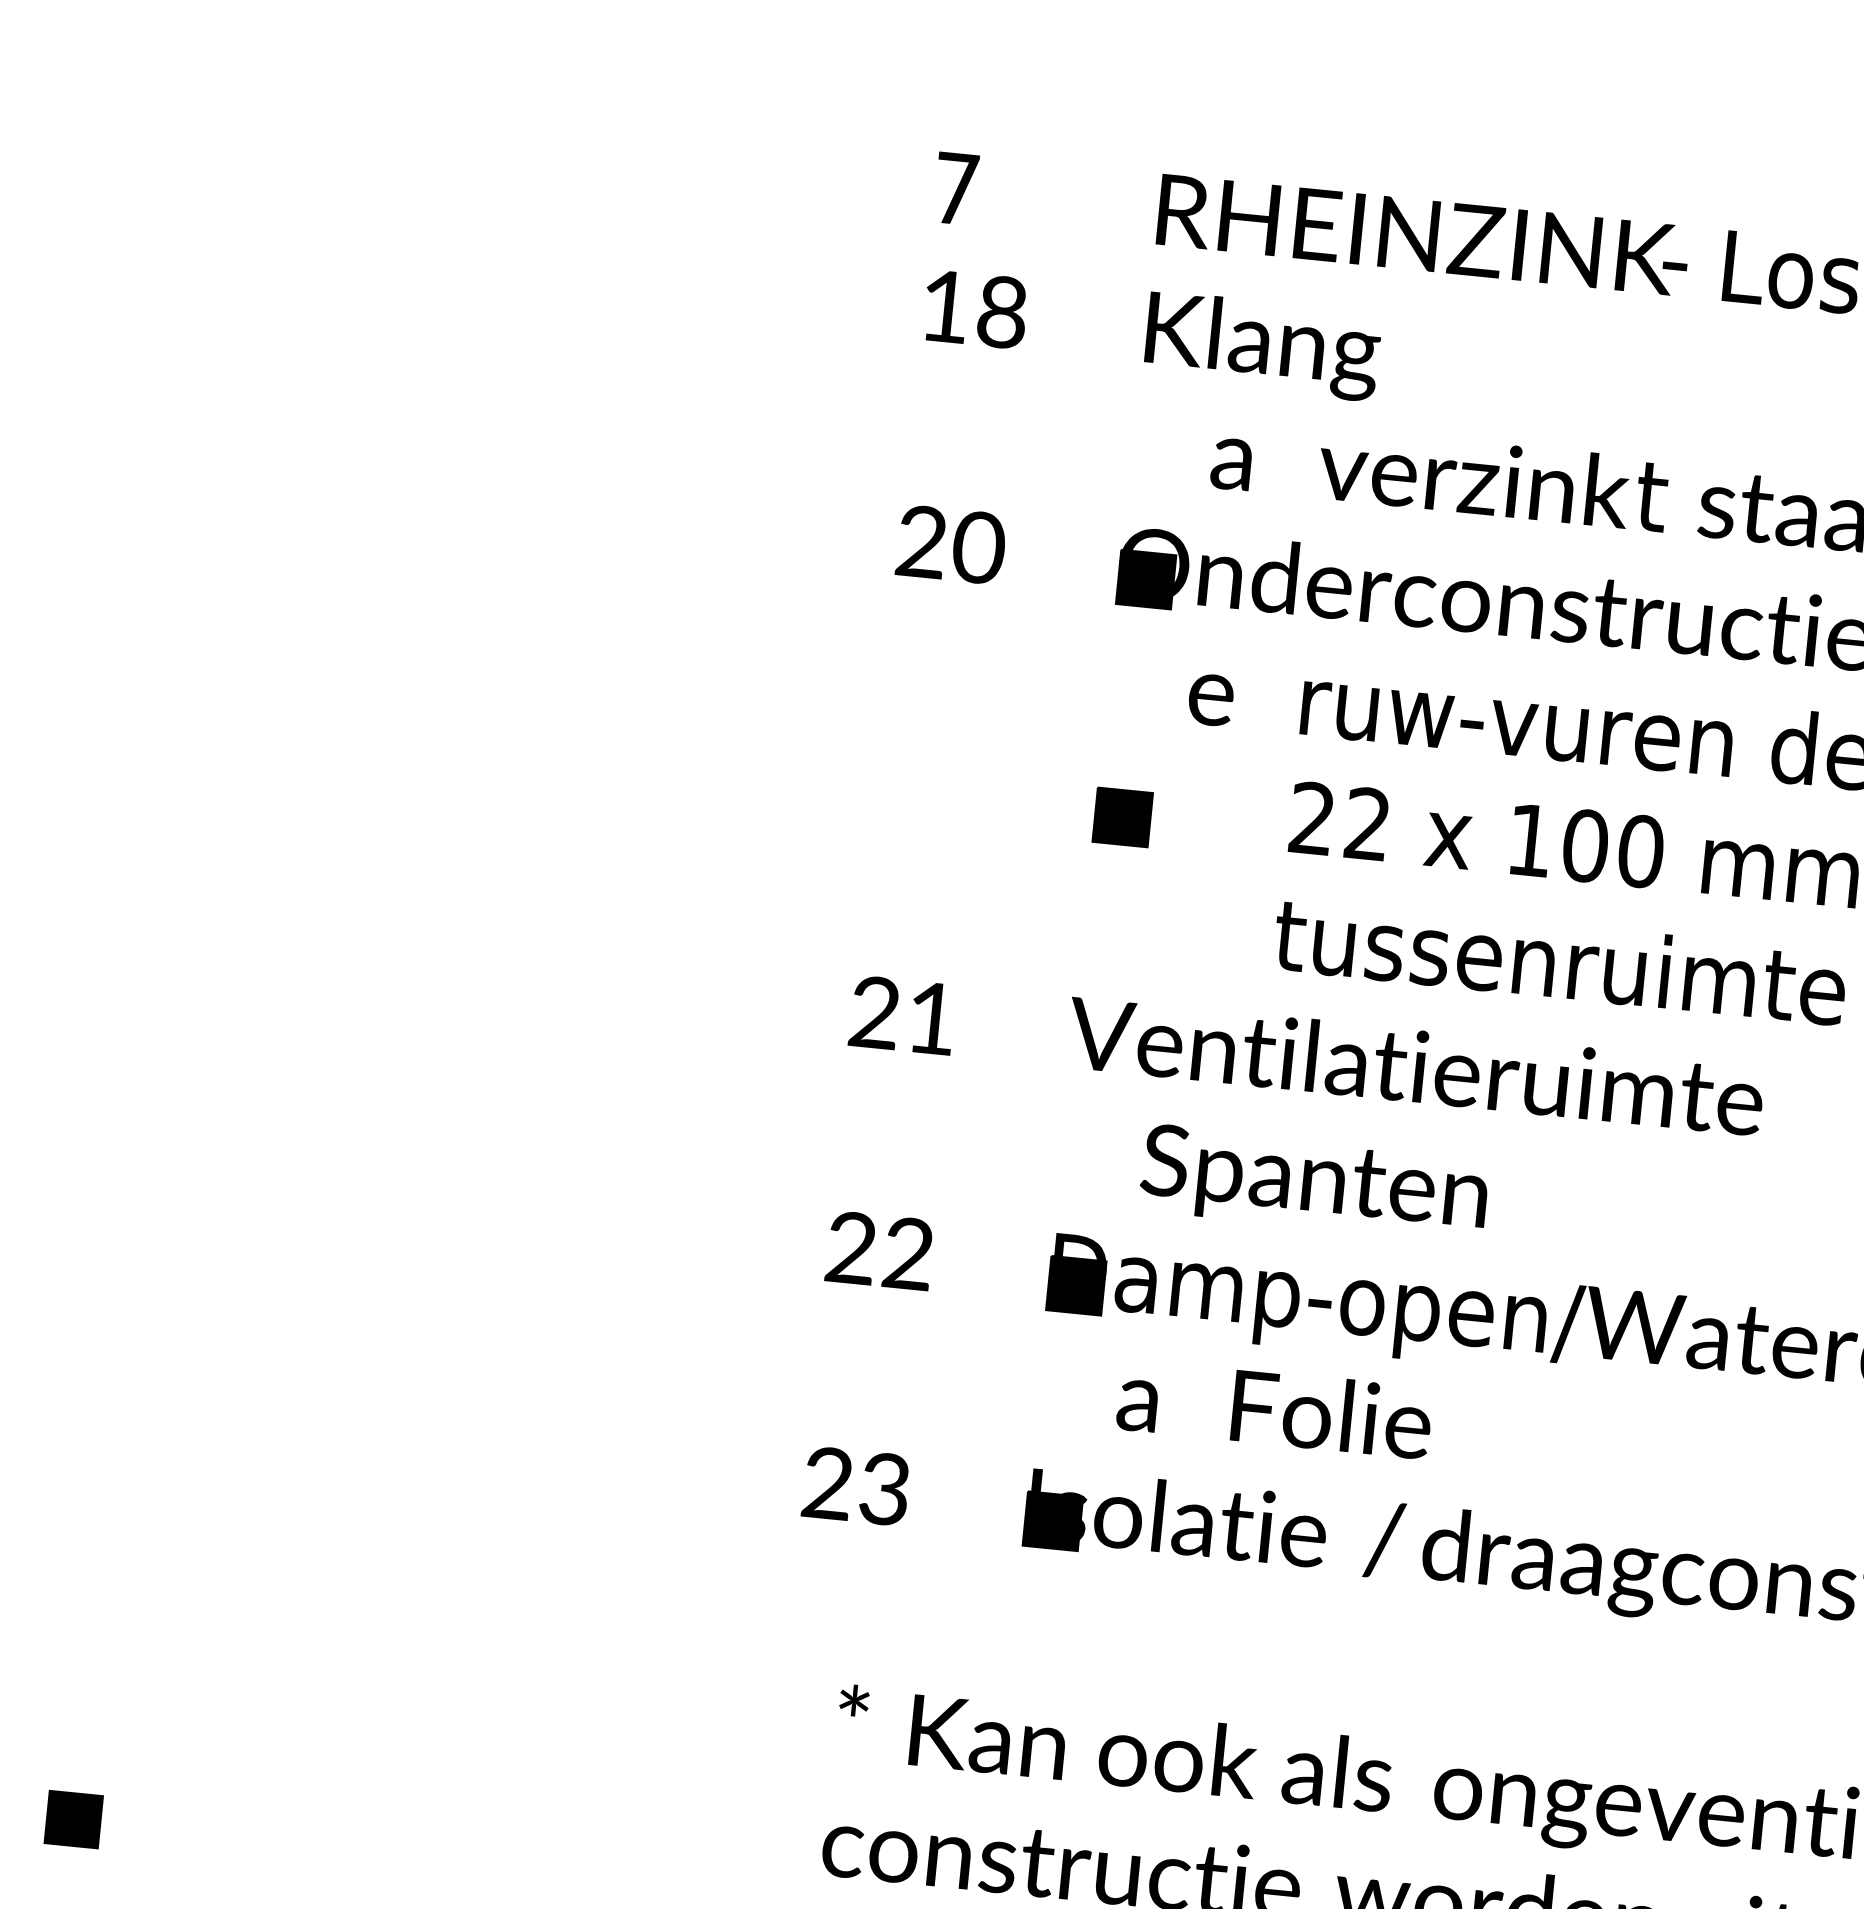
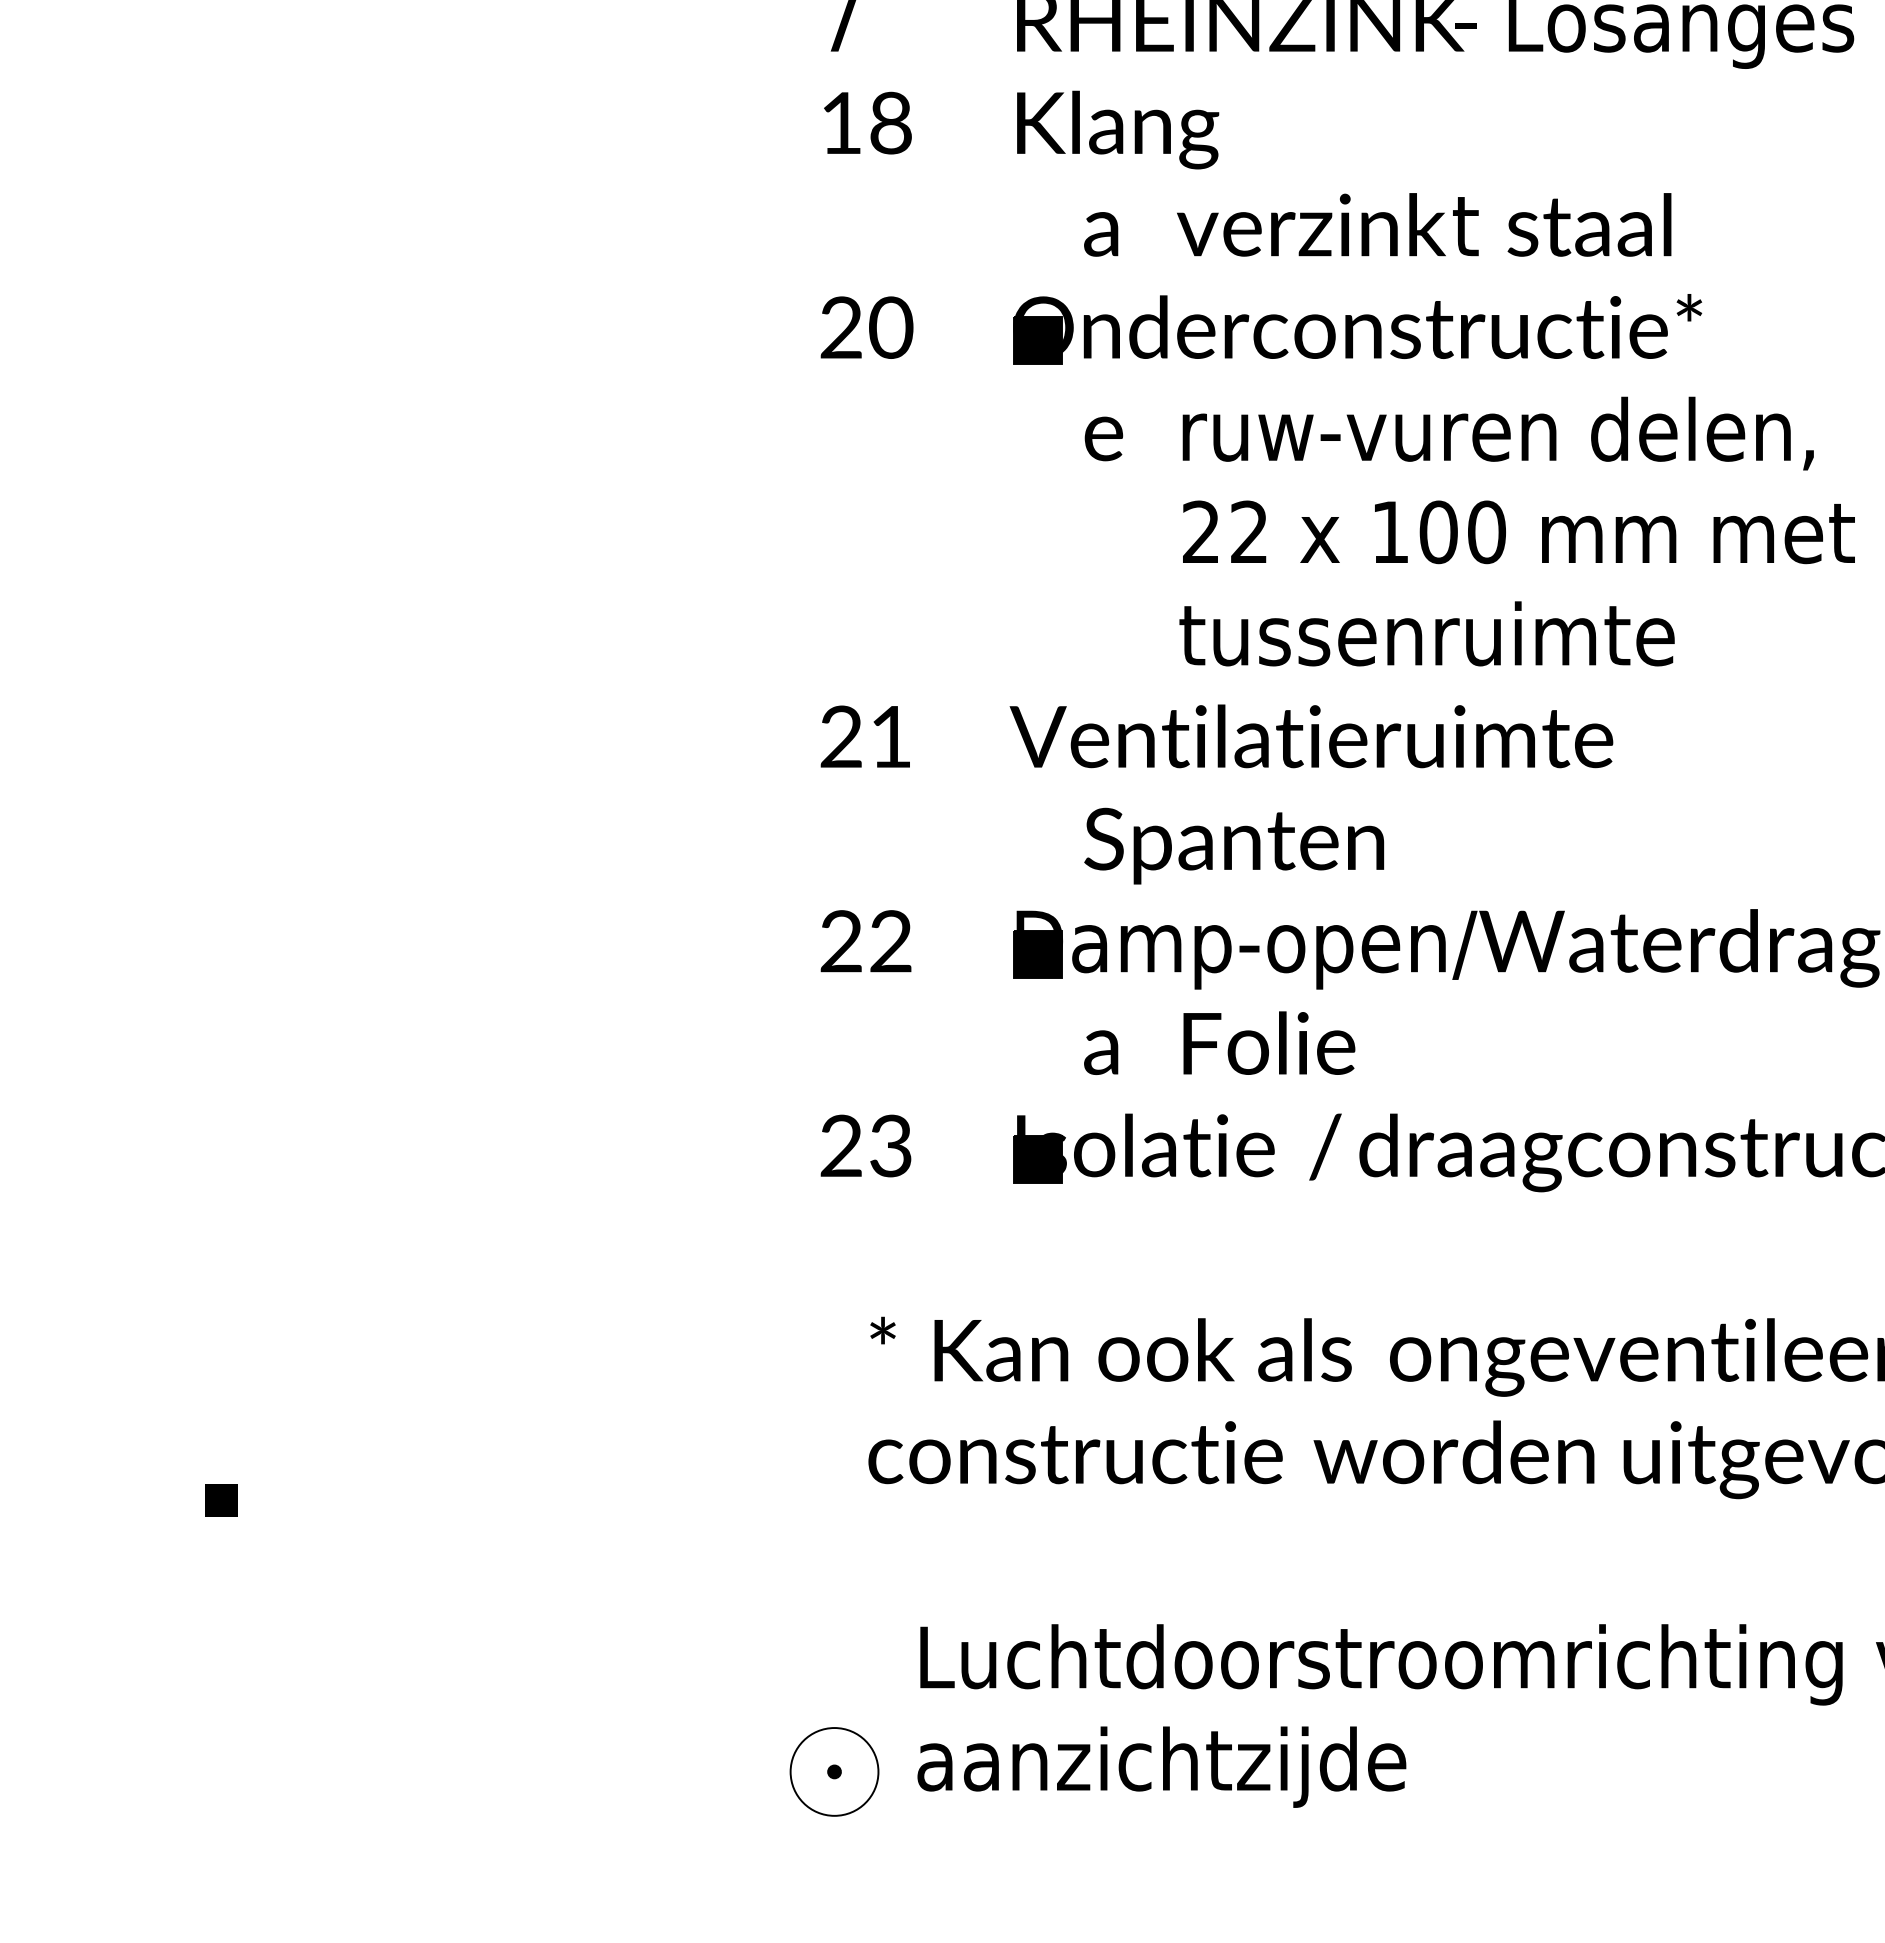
part: (1122, 817) -> (1037, 547), removed
part: (72, 1820) -> (220, 1500), size x0.7

